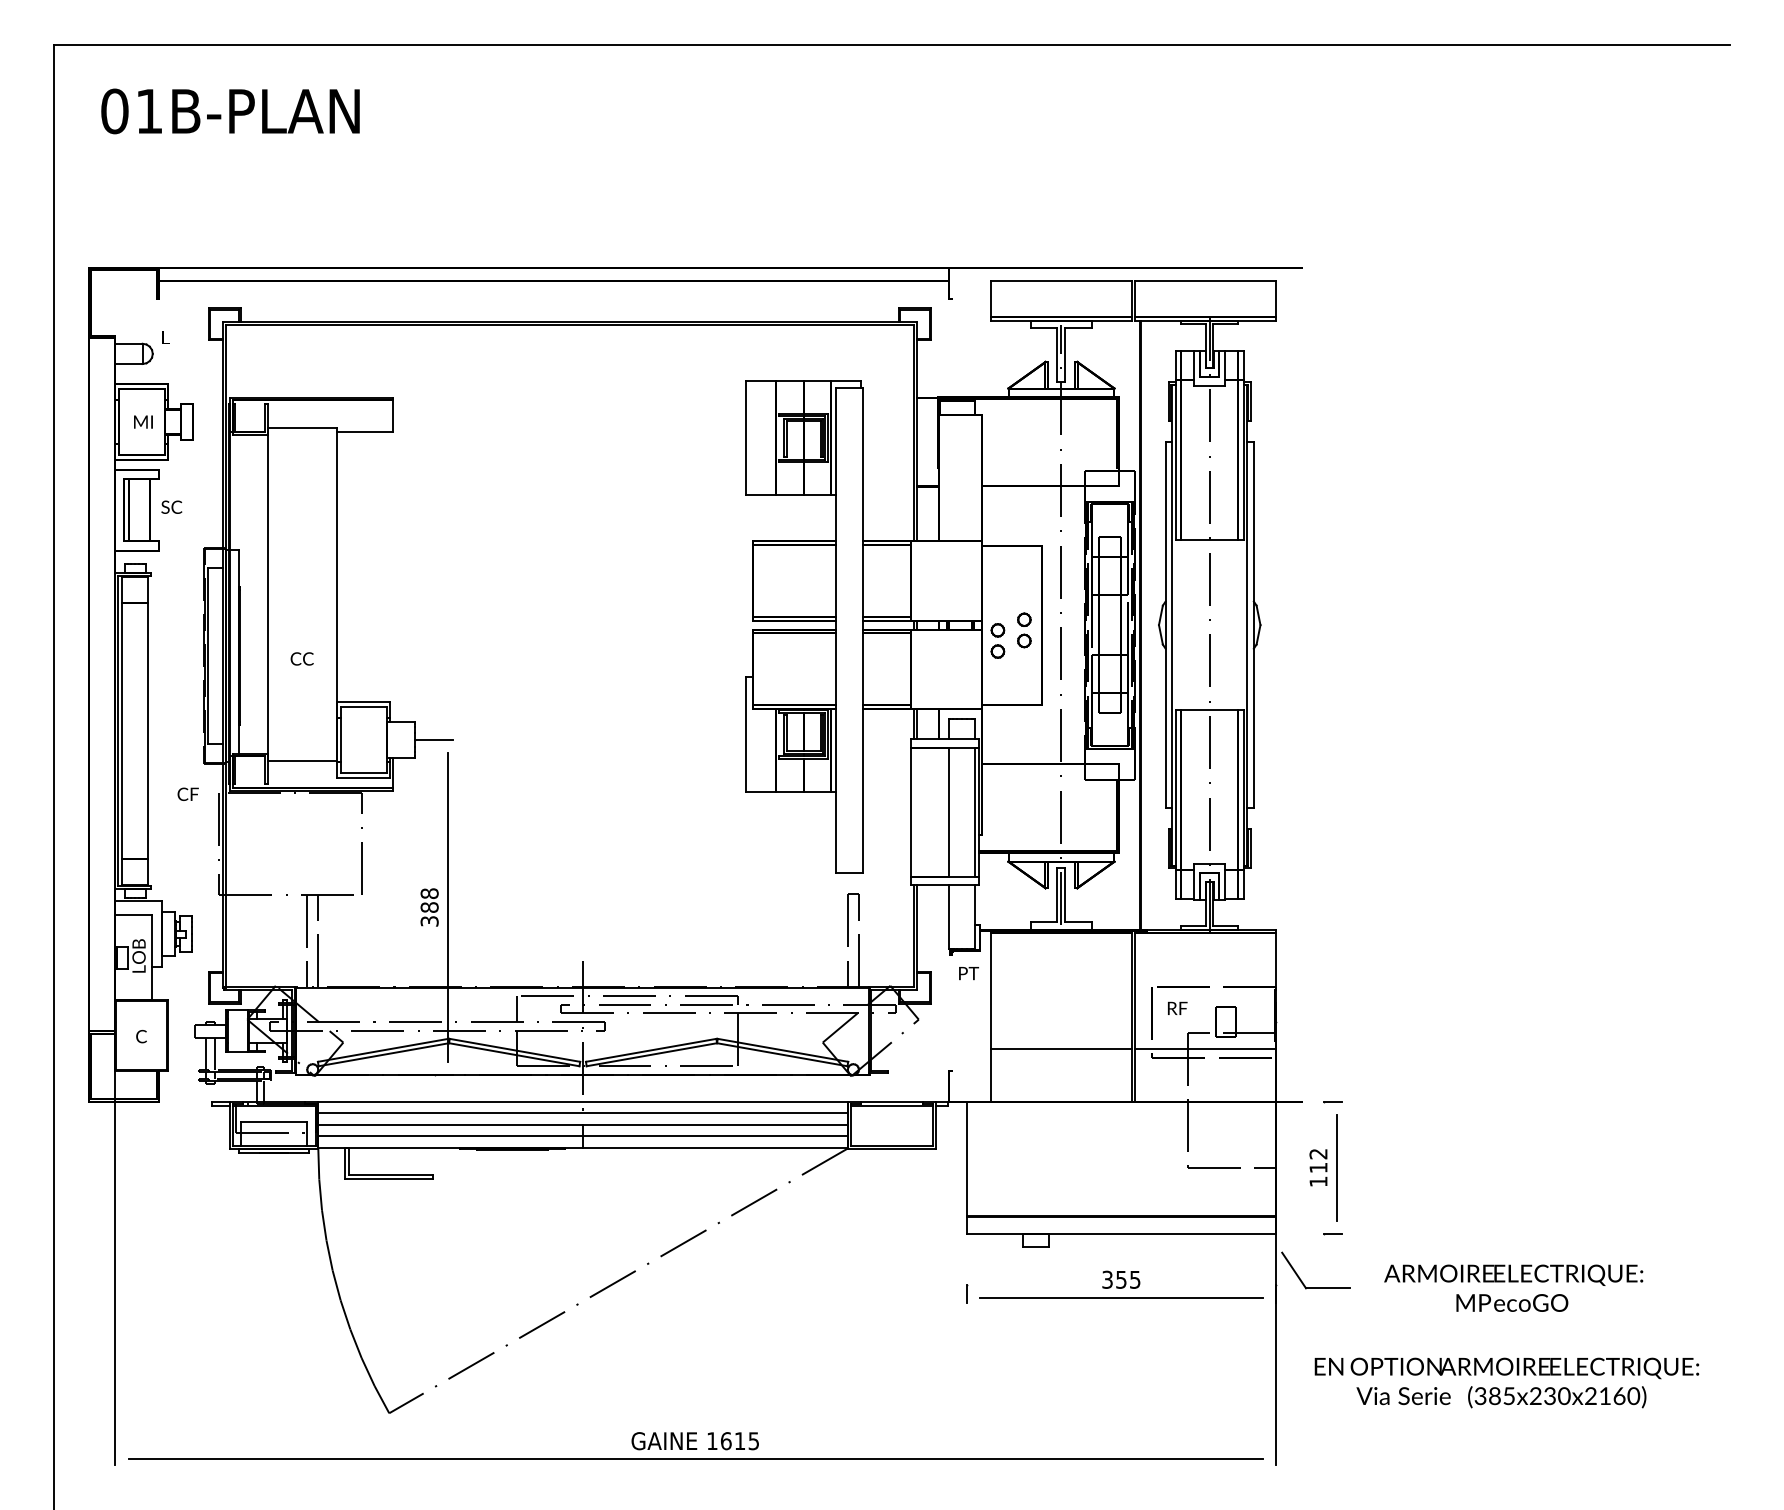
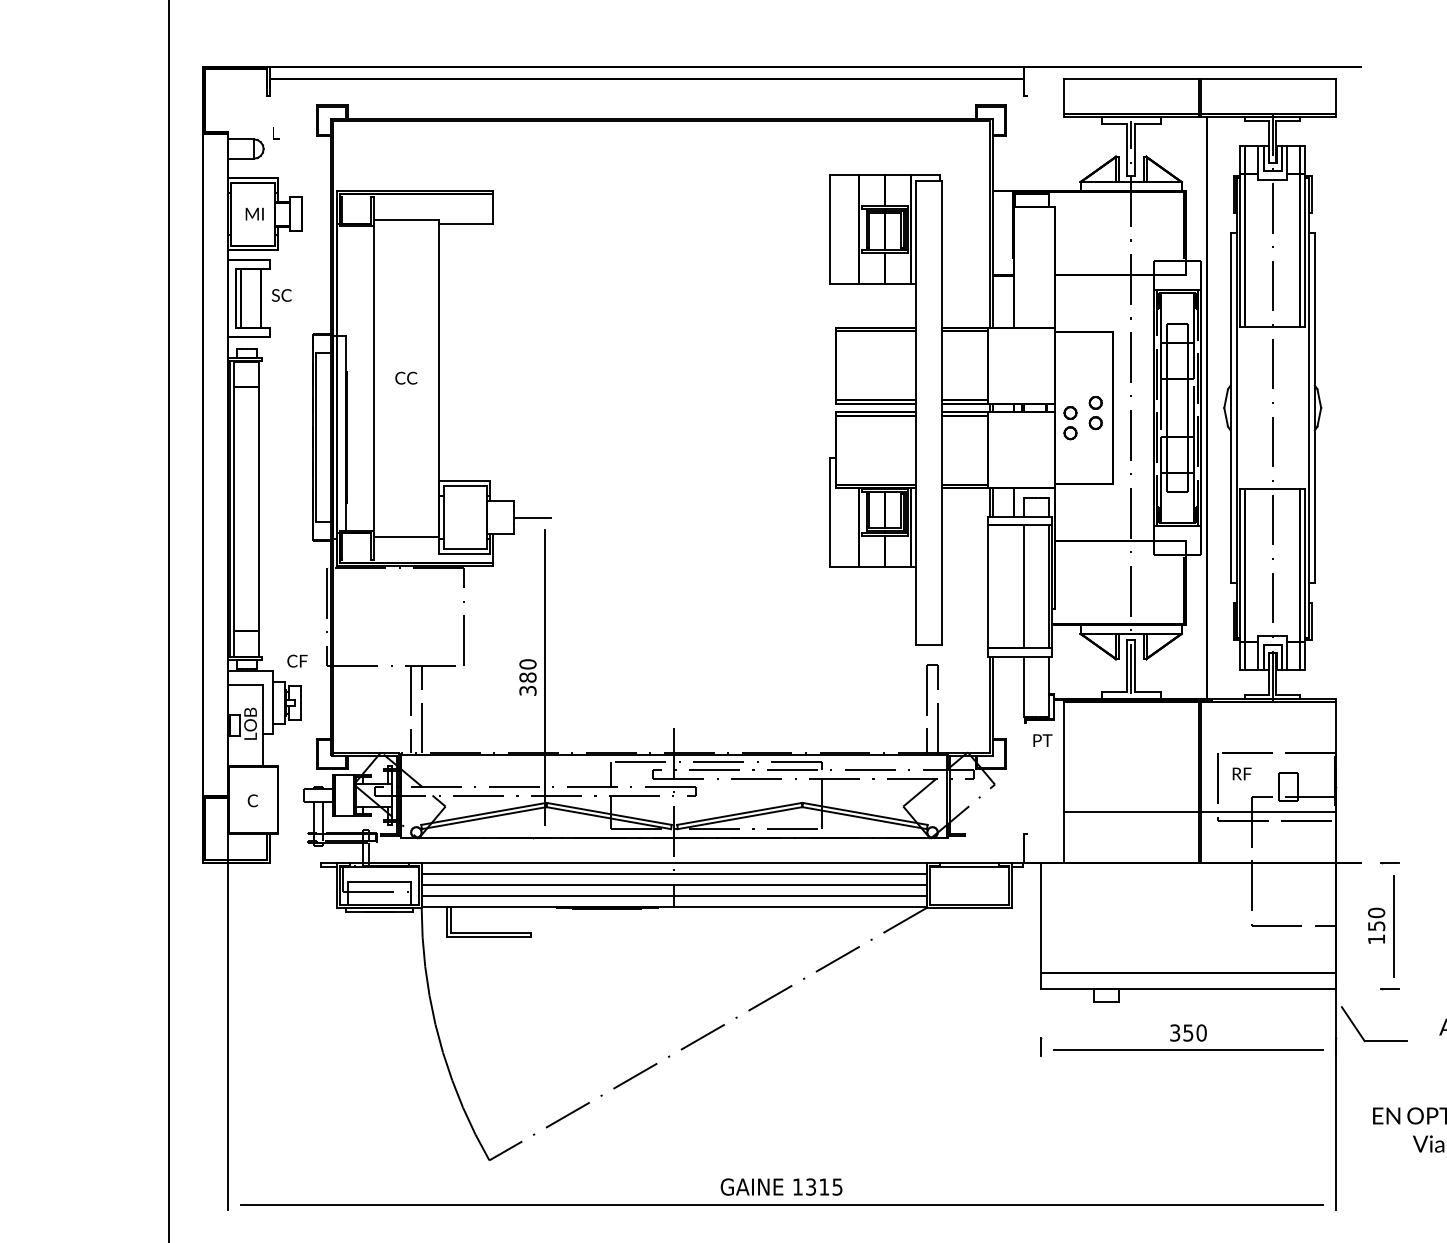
text: (301, 658) -> (405, 377), moved
text: (187, 793) -> (296, 660), moved
text: (429, 893) -> (527, 664), 388 -> 380
text: (1318, 1160) -> (1376, 919), 112 -> 150
text: (1134, 1279) -> (1200, 1032), 355 -> 350
text: (725, 1441) -> (810, 1187), 1615 -> 1315

